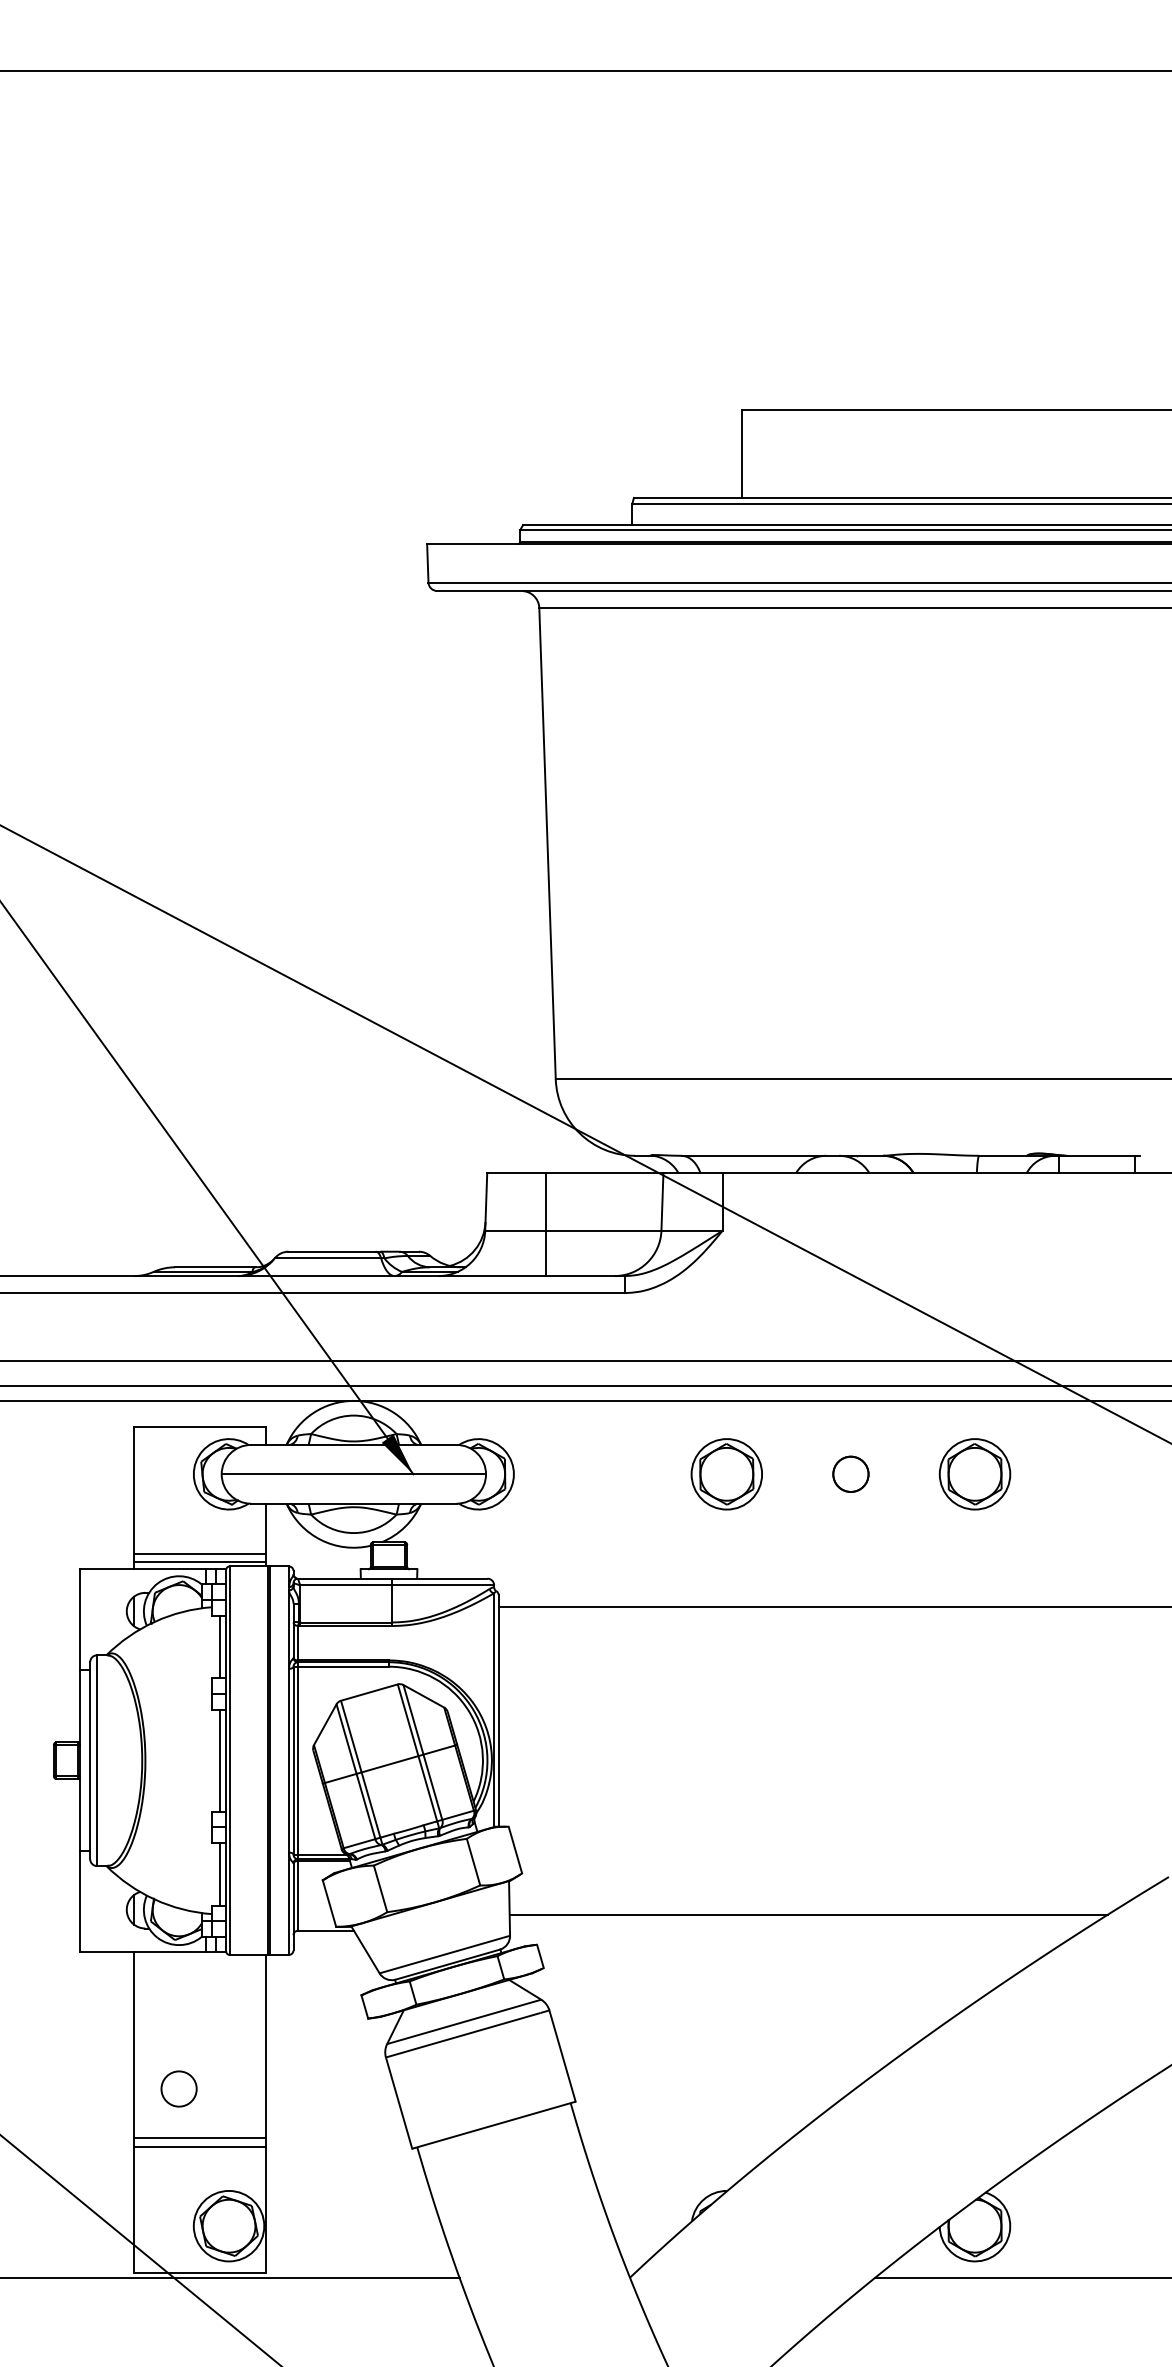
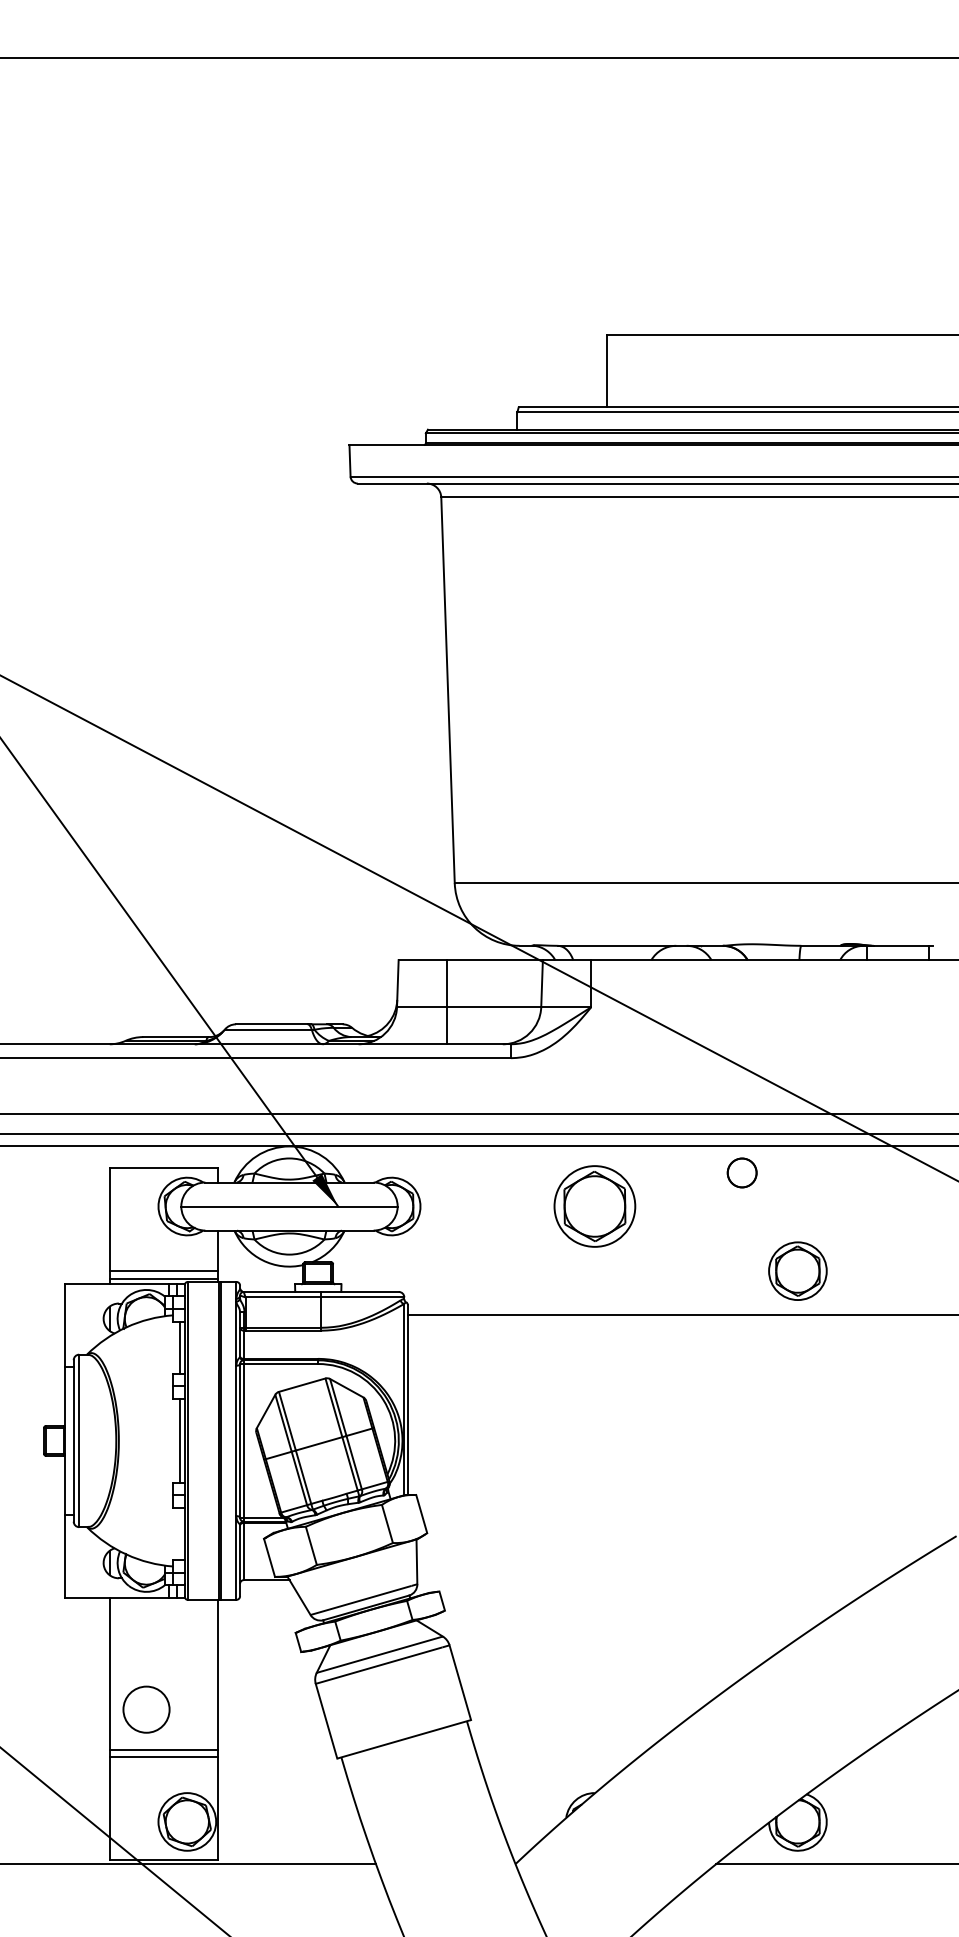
circle: (850, 1473) -> (741, 1172), moved
part: (726, 1474) -> (594, 1206), size x1.4
part: (974, 1474) -> (797, 1271), moved
line: (219, 1873) -> (179, 1533), removed
line: (808, 1914) -> (661, 1566), removed
circle: (178, 2088) -> (145, 1709), size x1.6

